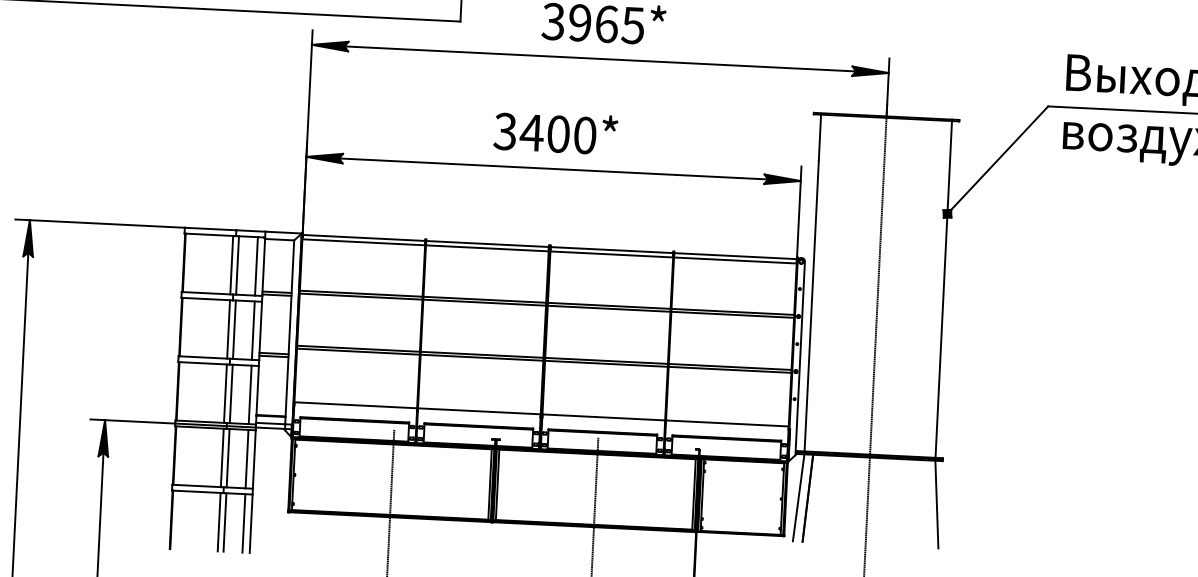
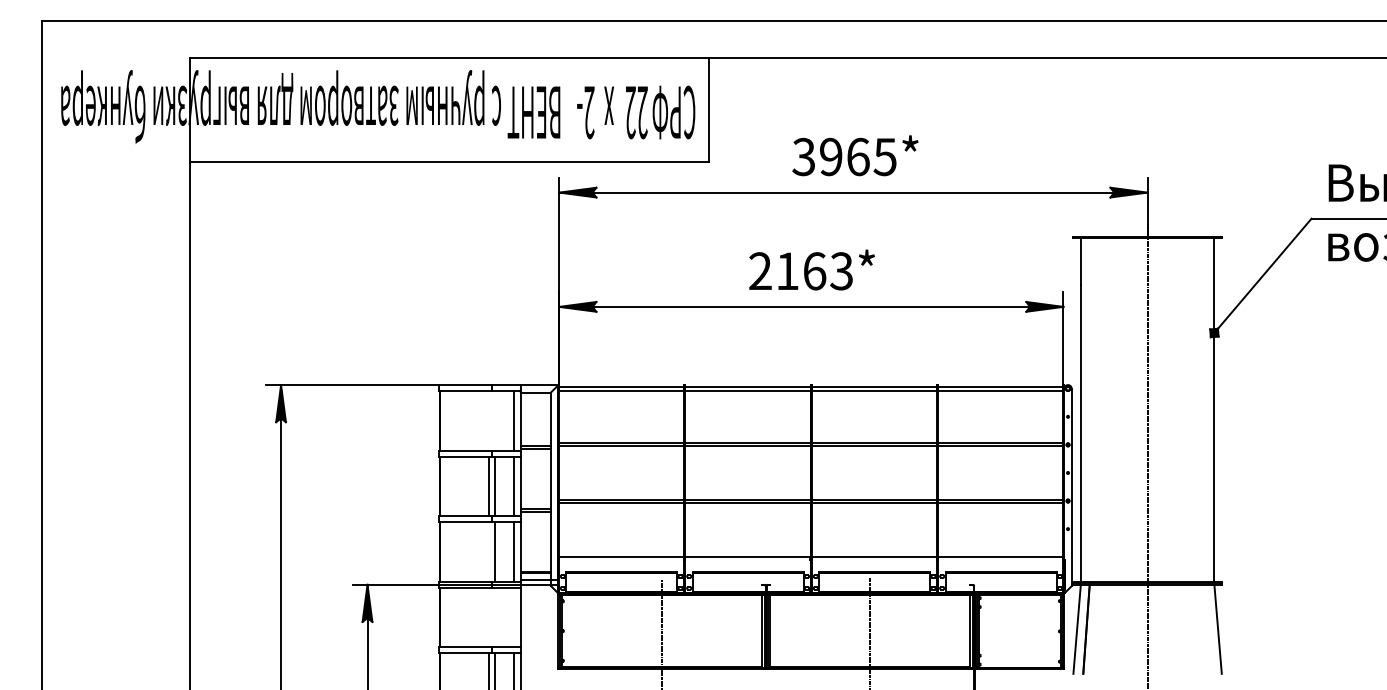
text: (544, 133) -> (800, 271), 3400* -> 2163*
line: (231, 264) -> (488, 420), removed
line: (237, 265) -> (494, 420), removed
line: (225, 393) -> (488, 551), removed
line: (222, 458) -> (488, 617), removed
line: (228, 458) -> (494, 617), removed
line: (246, 459) -> (513, 617), removed

